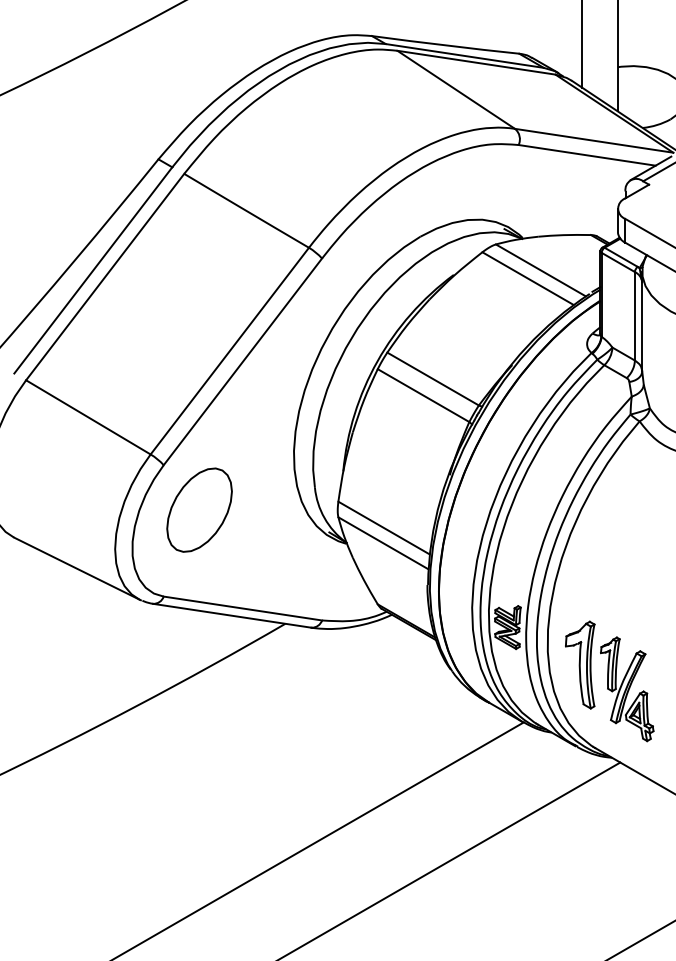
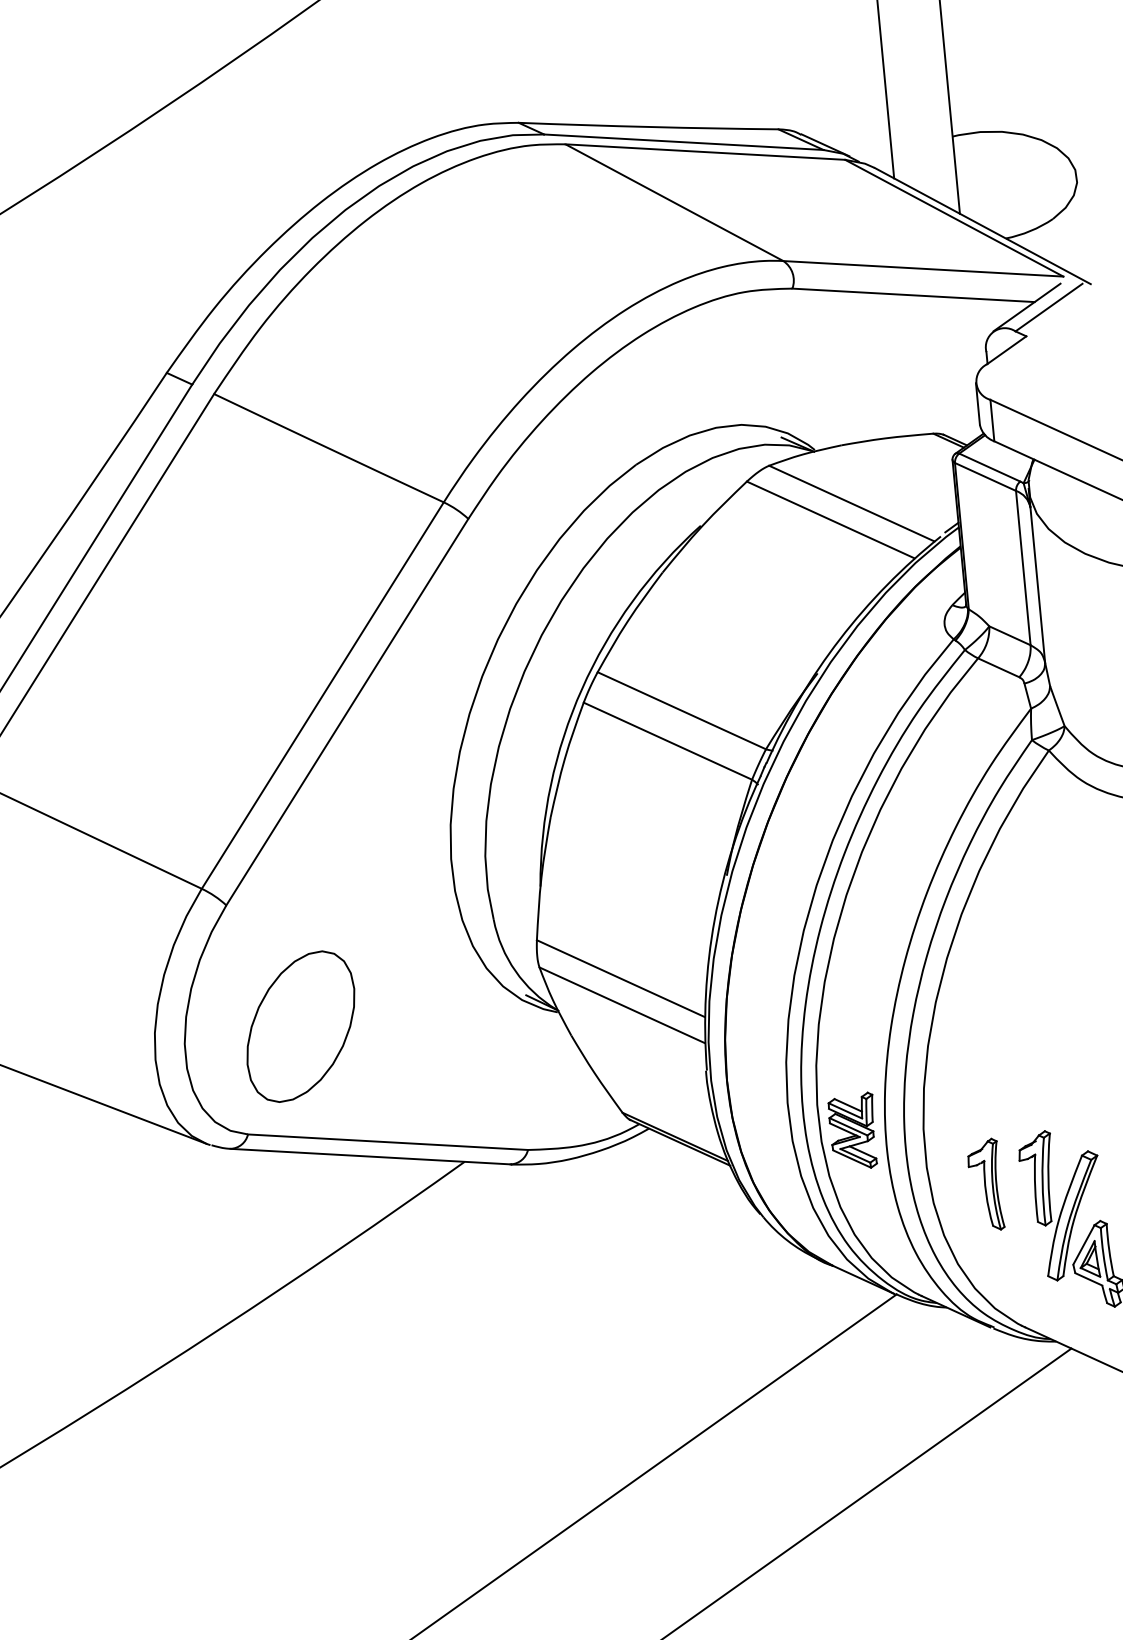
part: (199, 509) -> (300, 1025), moved
part: (580, 664) -> (985, 1184), size x0.6

